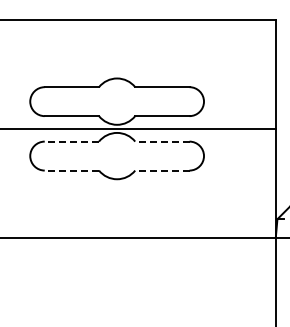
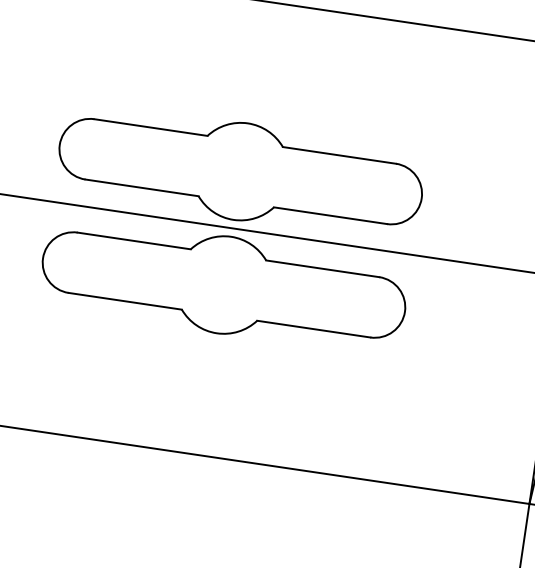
line: (71, 141) -> (133, 240), dashed -> solid
line: (161, 141) -> (320, 268), dashed -> solid
line: (71, 170) -> (124, 301), dashed -> solid
line: (161, 170) -> (312, 328), dashed -> solid

